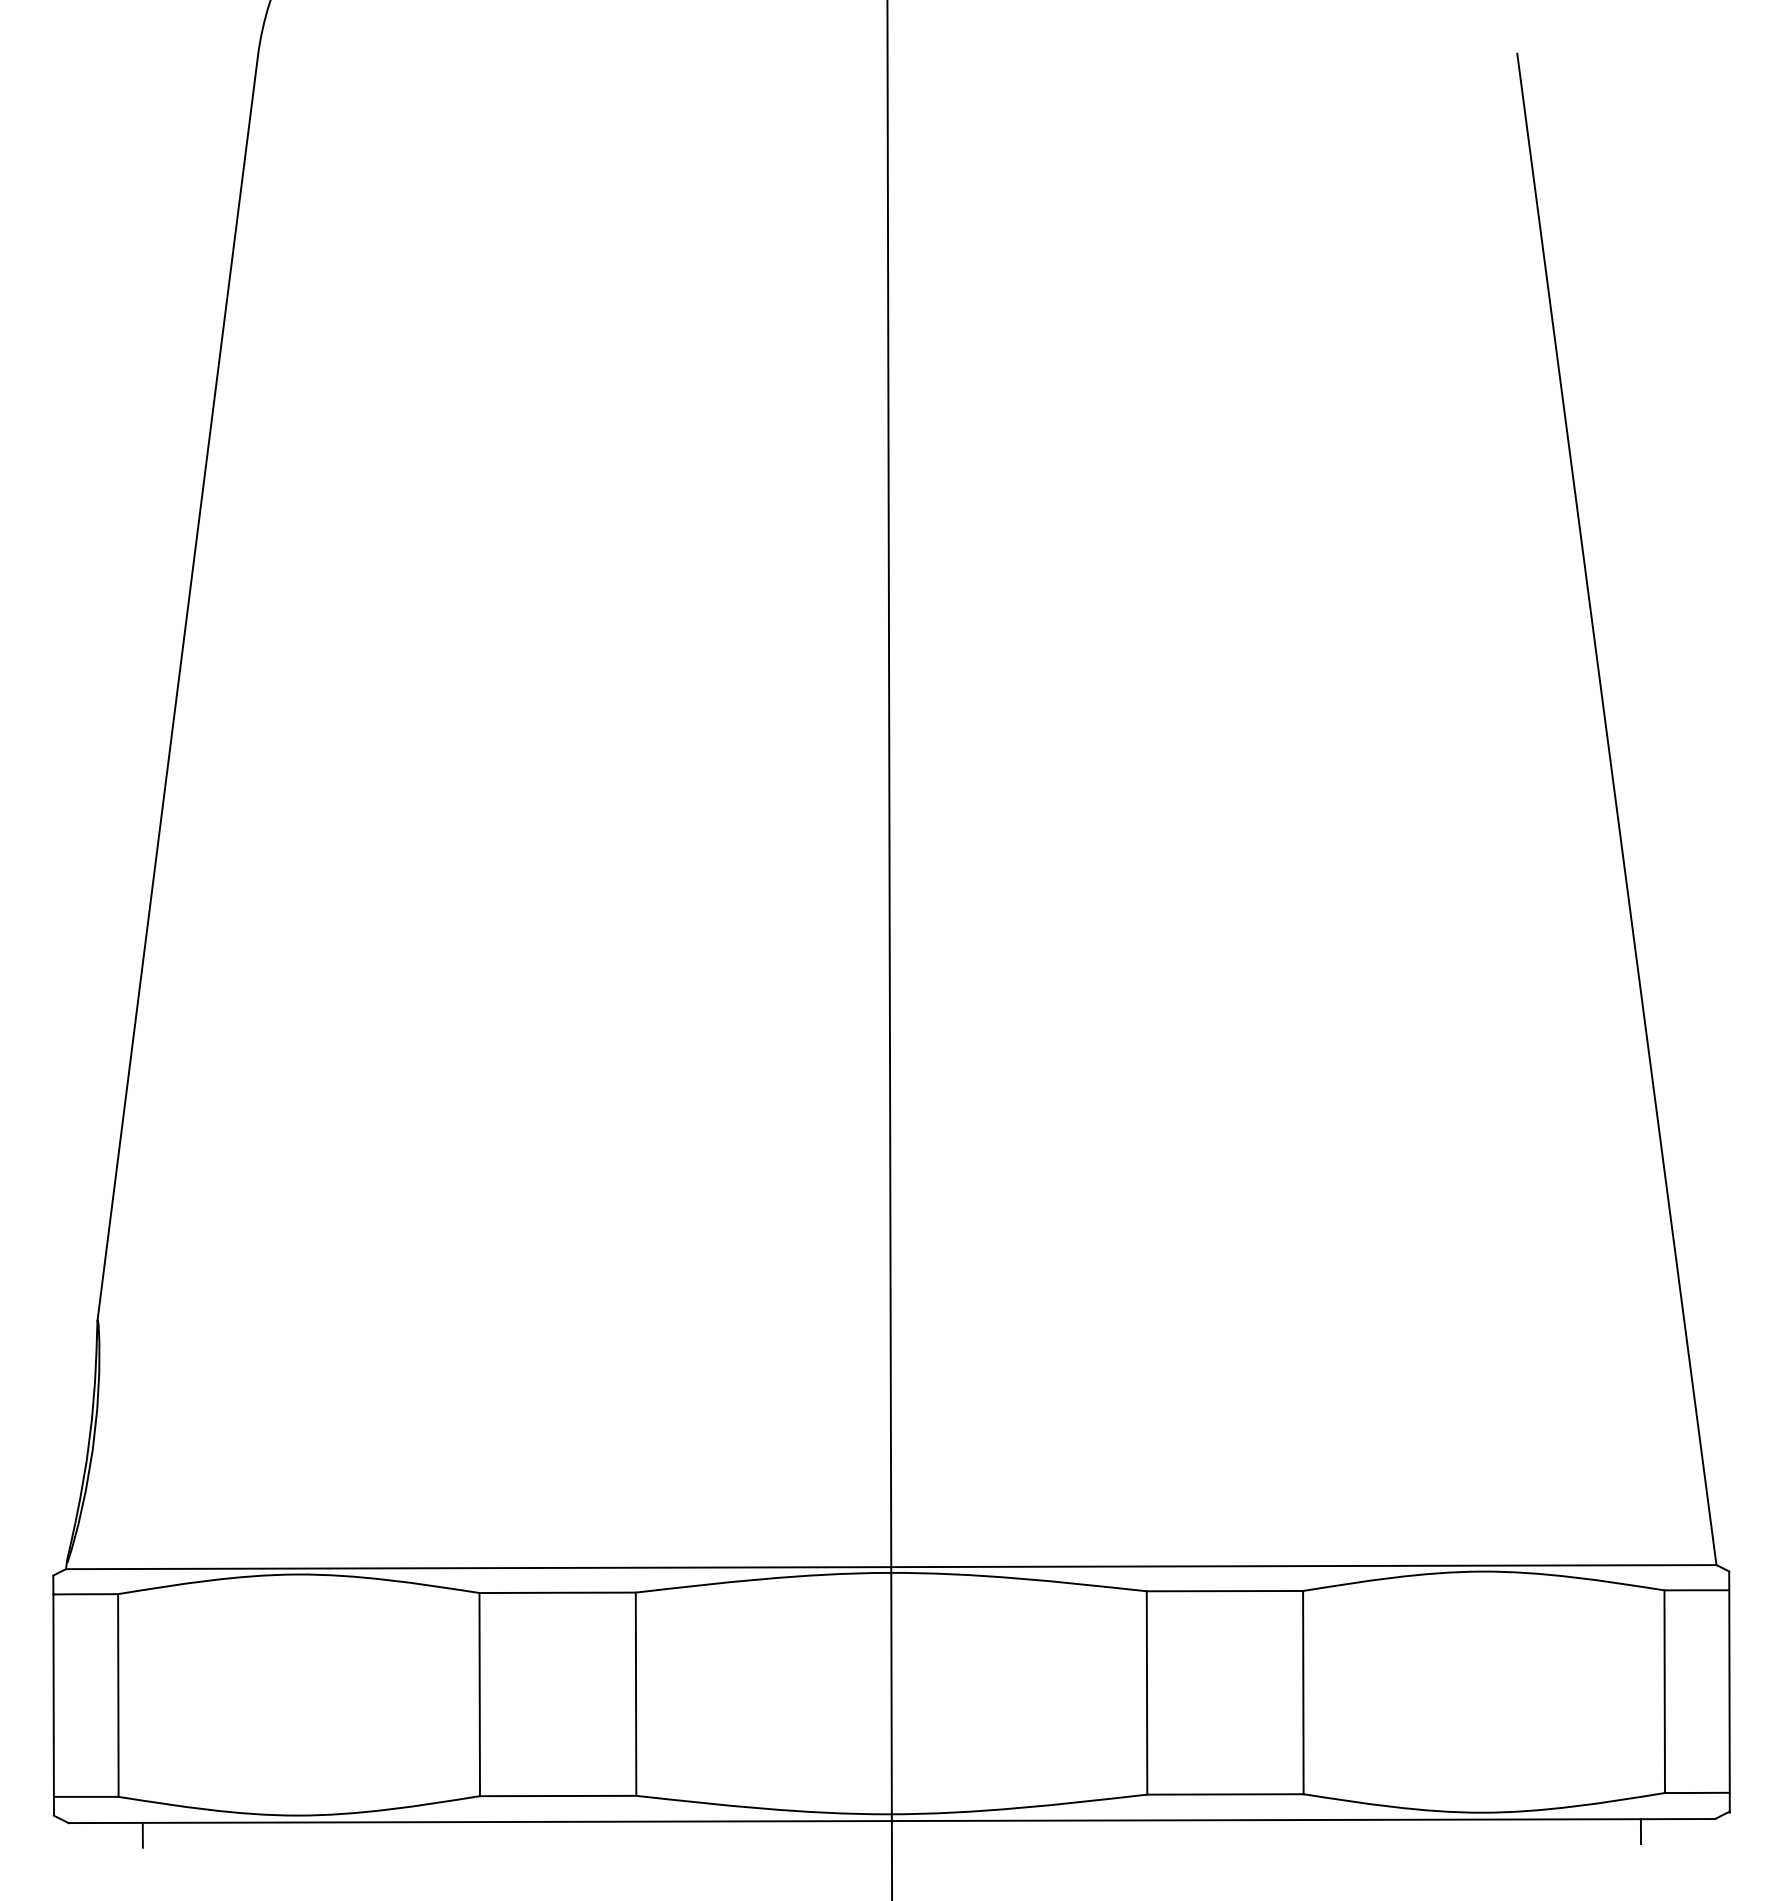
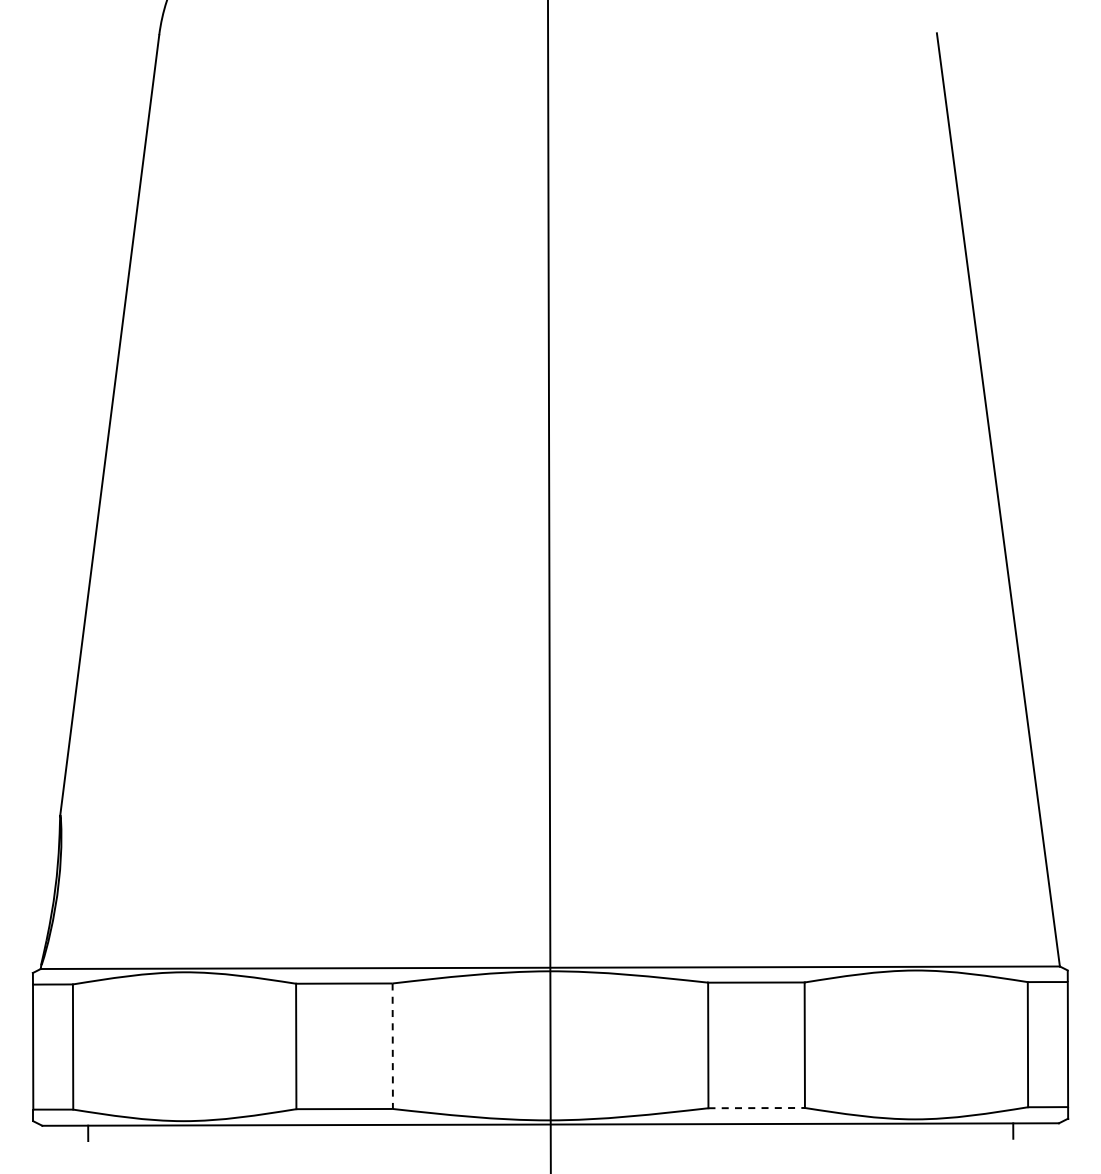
line: (635, 1694) -> (392, 1046), solid -> dashed
line: (1226, 1795) -> (757, 1108), solid -> dashed

